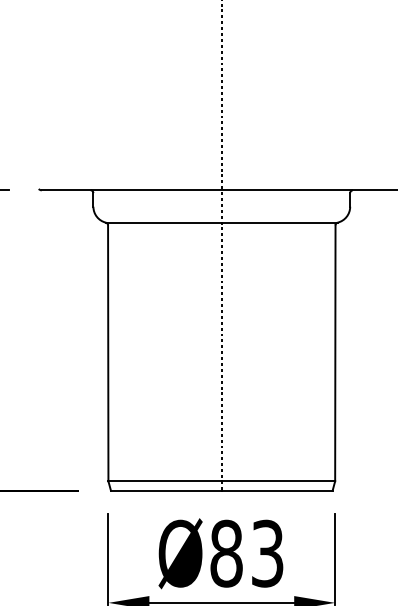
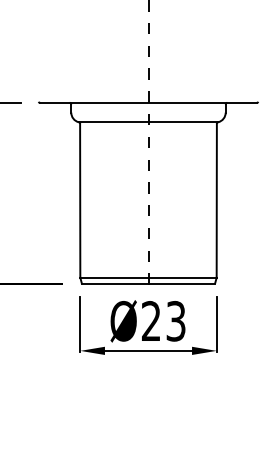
text: (226, 554) -> (151, 321), Ø83 -> Ø23

